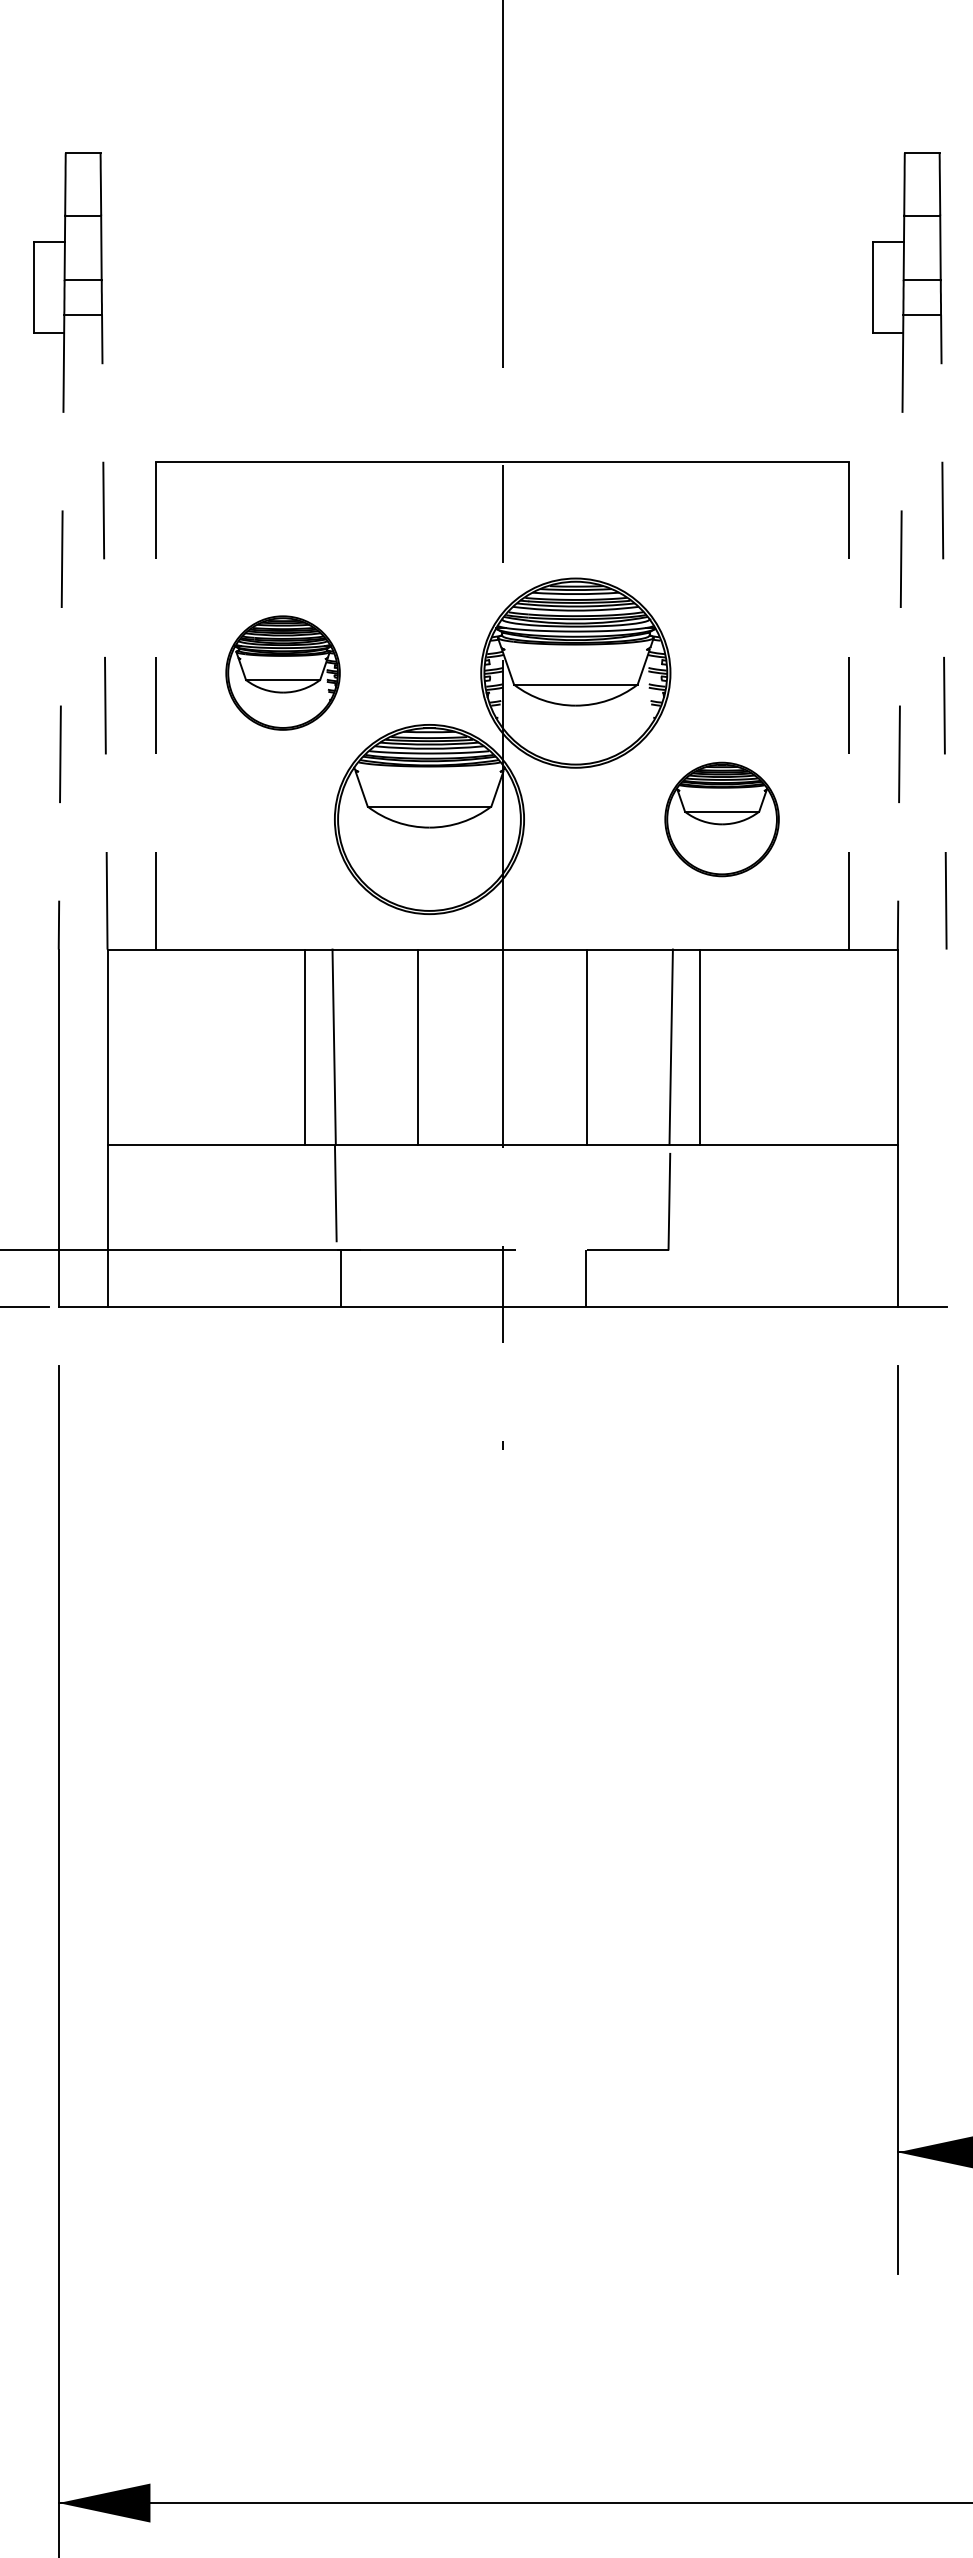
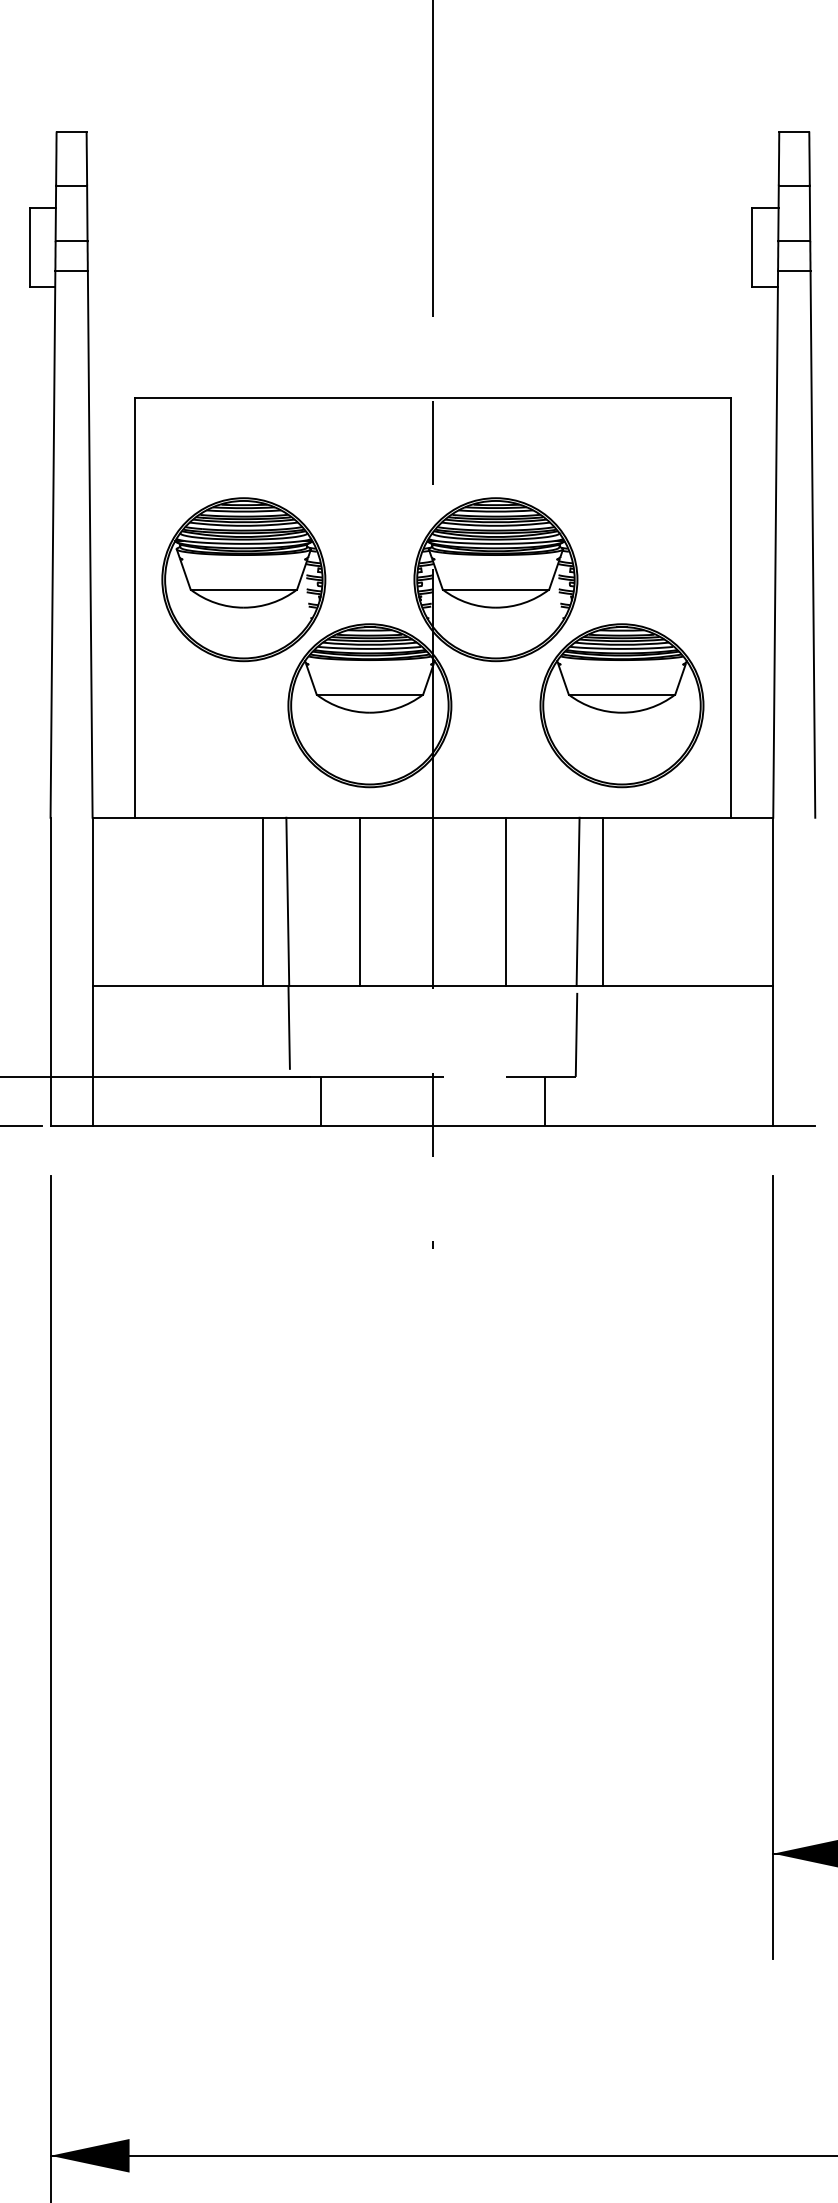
line: (104, 631) -> (89, 543), dashed -> solid
line: (943, 631) -> (812, 543), dashed -> solid
line: (61, 632) -> (52, 544), dashed -> solid
line: (900, 632) -> (775, 544), dashed -> solid
part: (282, 672) -> (243, 579), size x1.67
line: (156, 705) -> (134, 607), dashed -> solid
line: (849, 705) -> (731, 607), dashed -> solid
part: (721, 819) -> (621, 705), size x1.67
line: (341, 1278) -> (320, 1101), moved
line: (585, 1278) -> (544, 1101), moved

